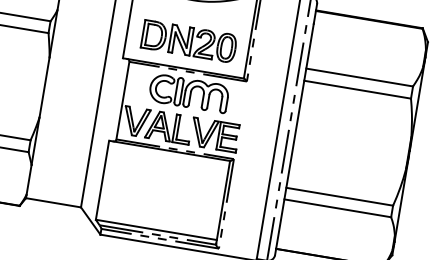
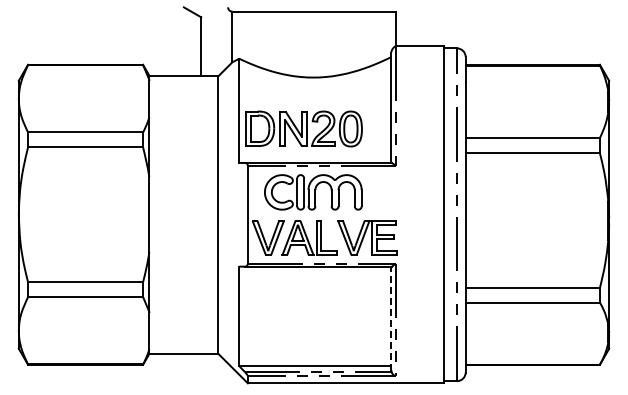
part: (188, 41) -> (303, 128), moved
part: (189, 93) -> (313, 192), moved
line: (223, 202) -> (391, 318), solid -> dashed

